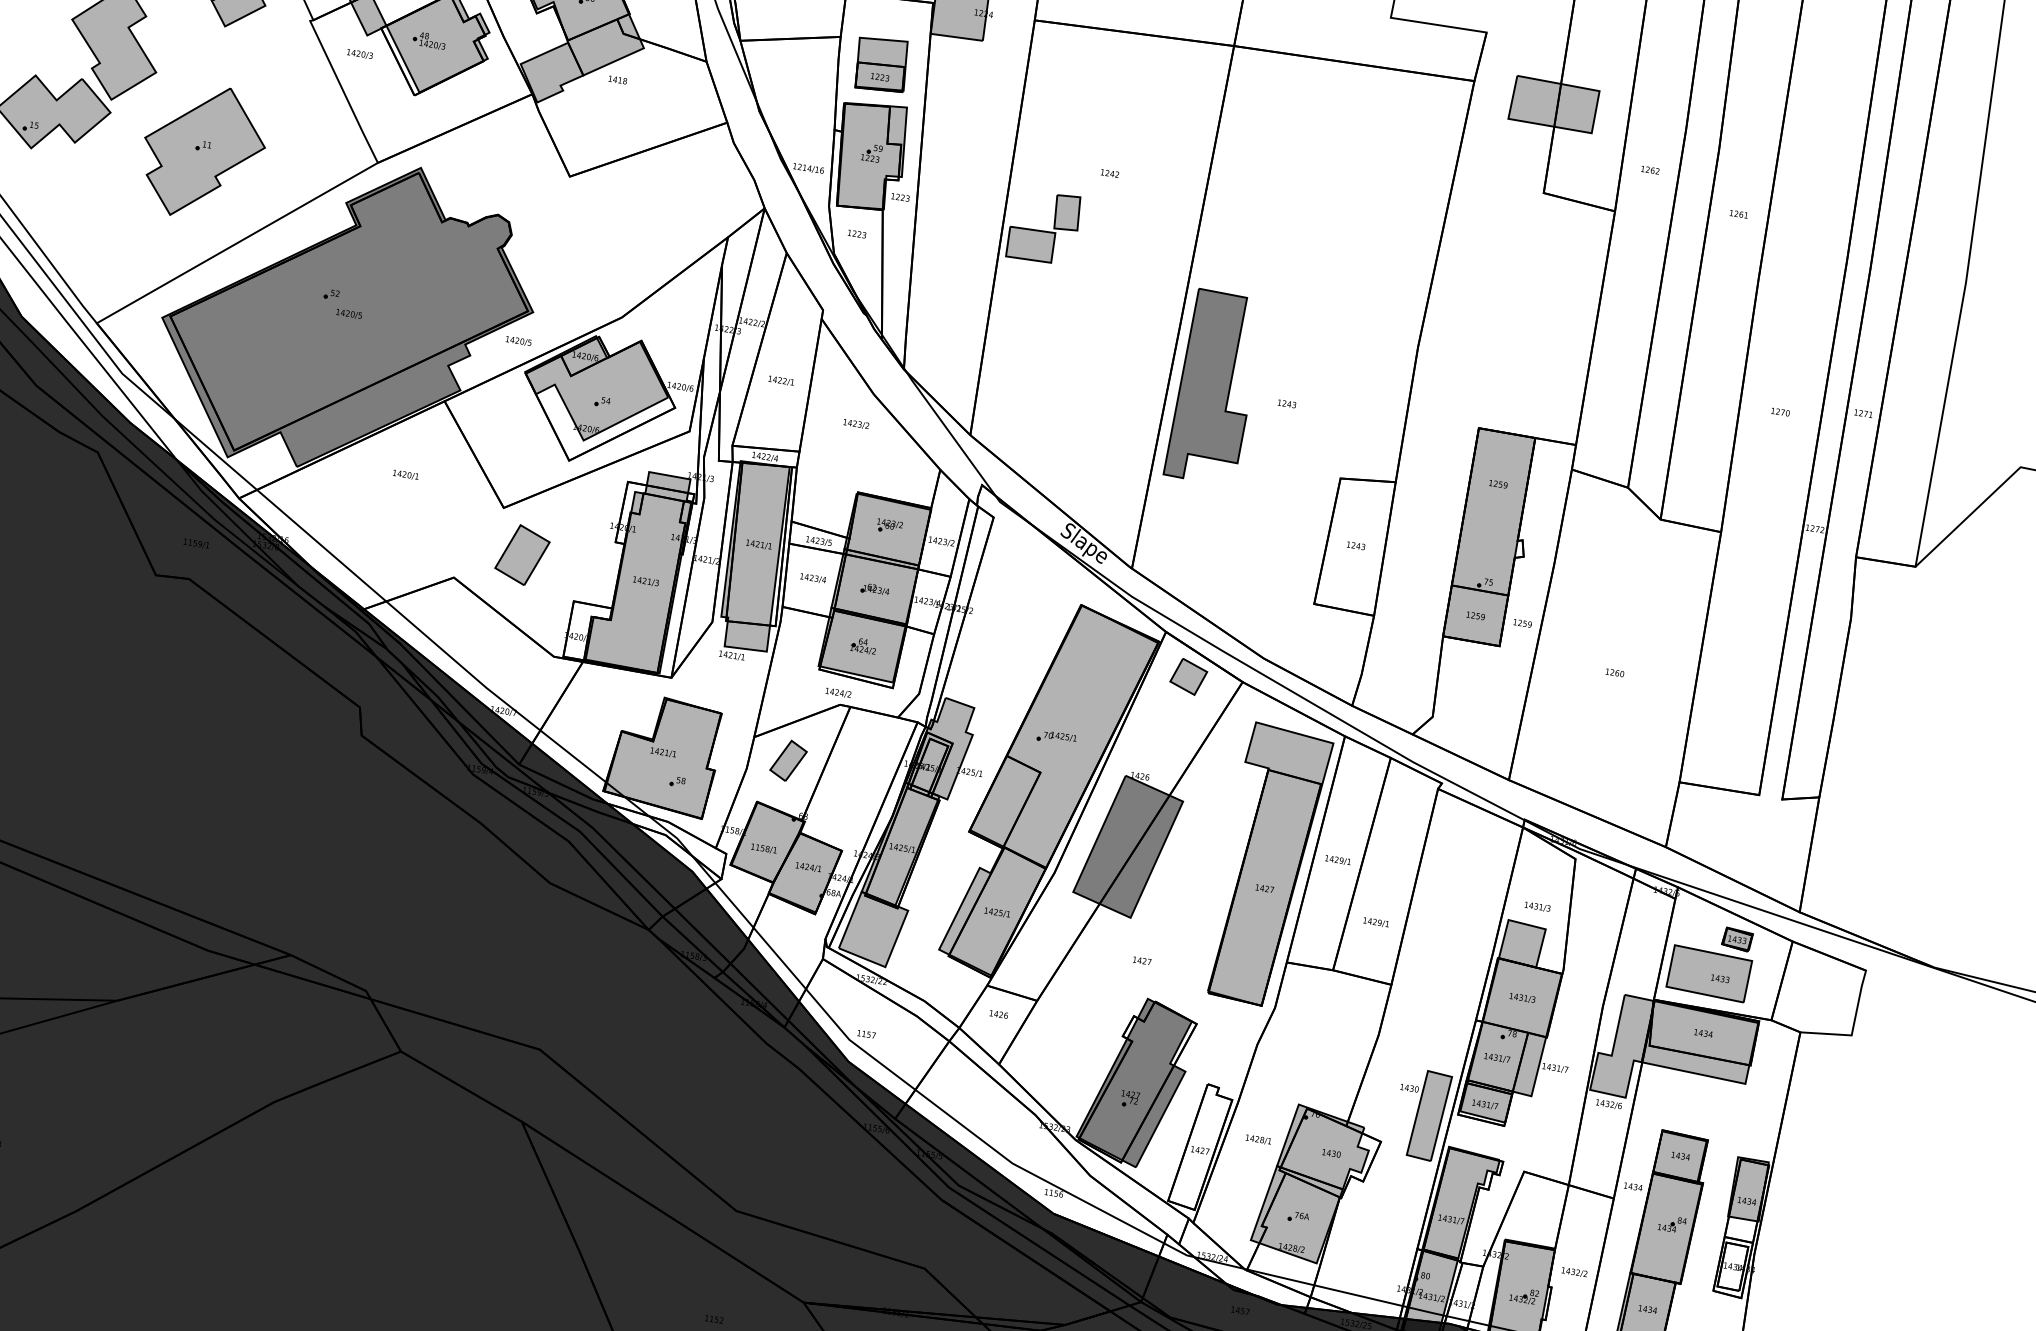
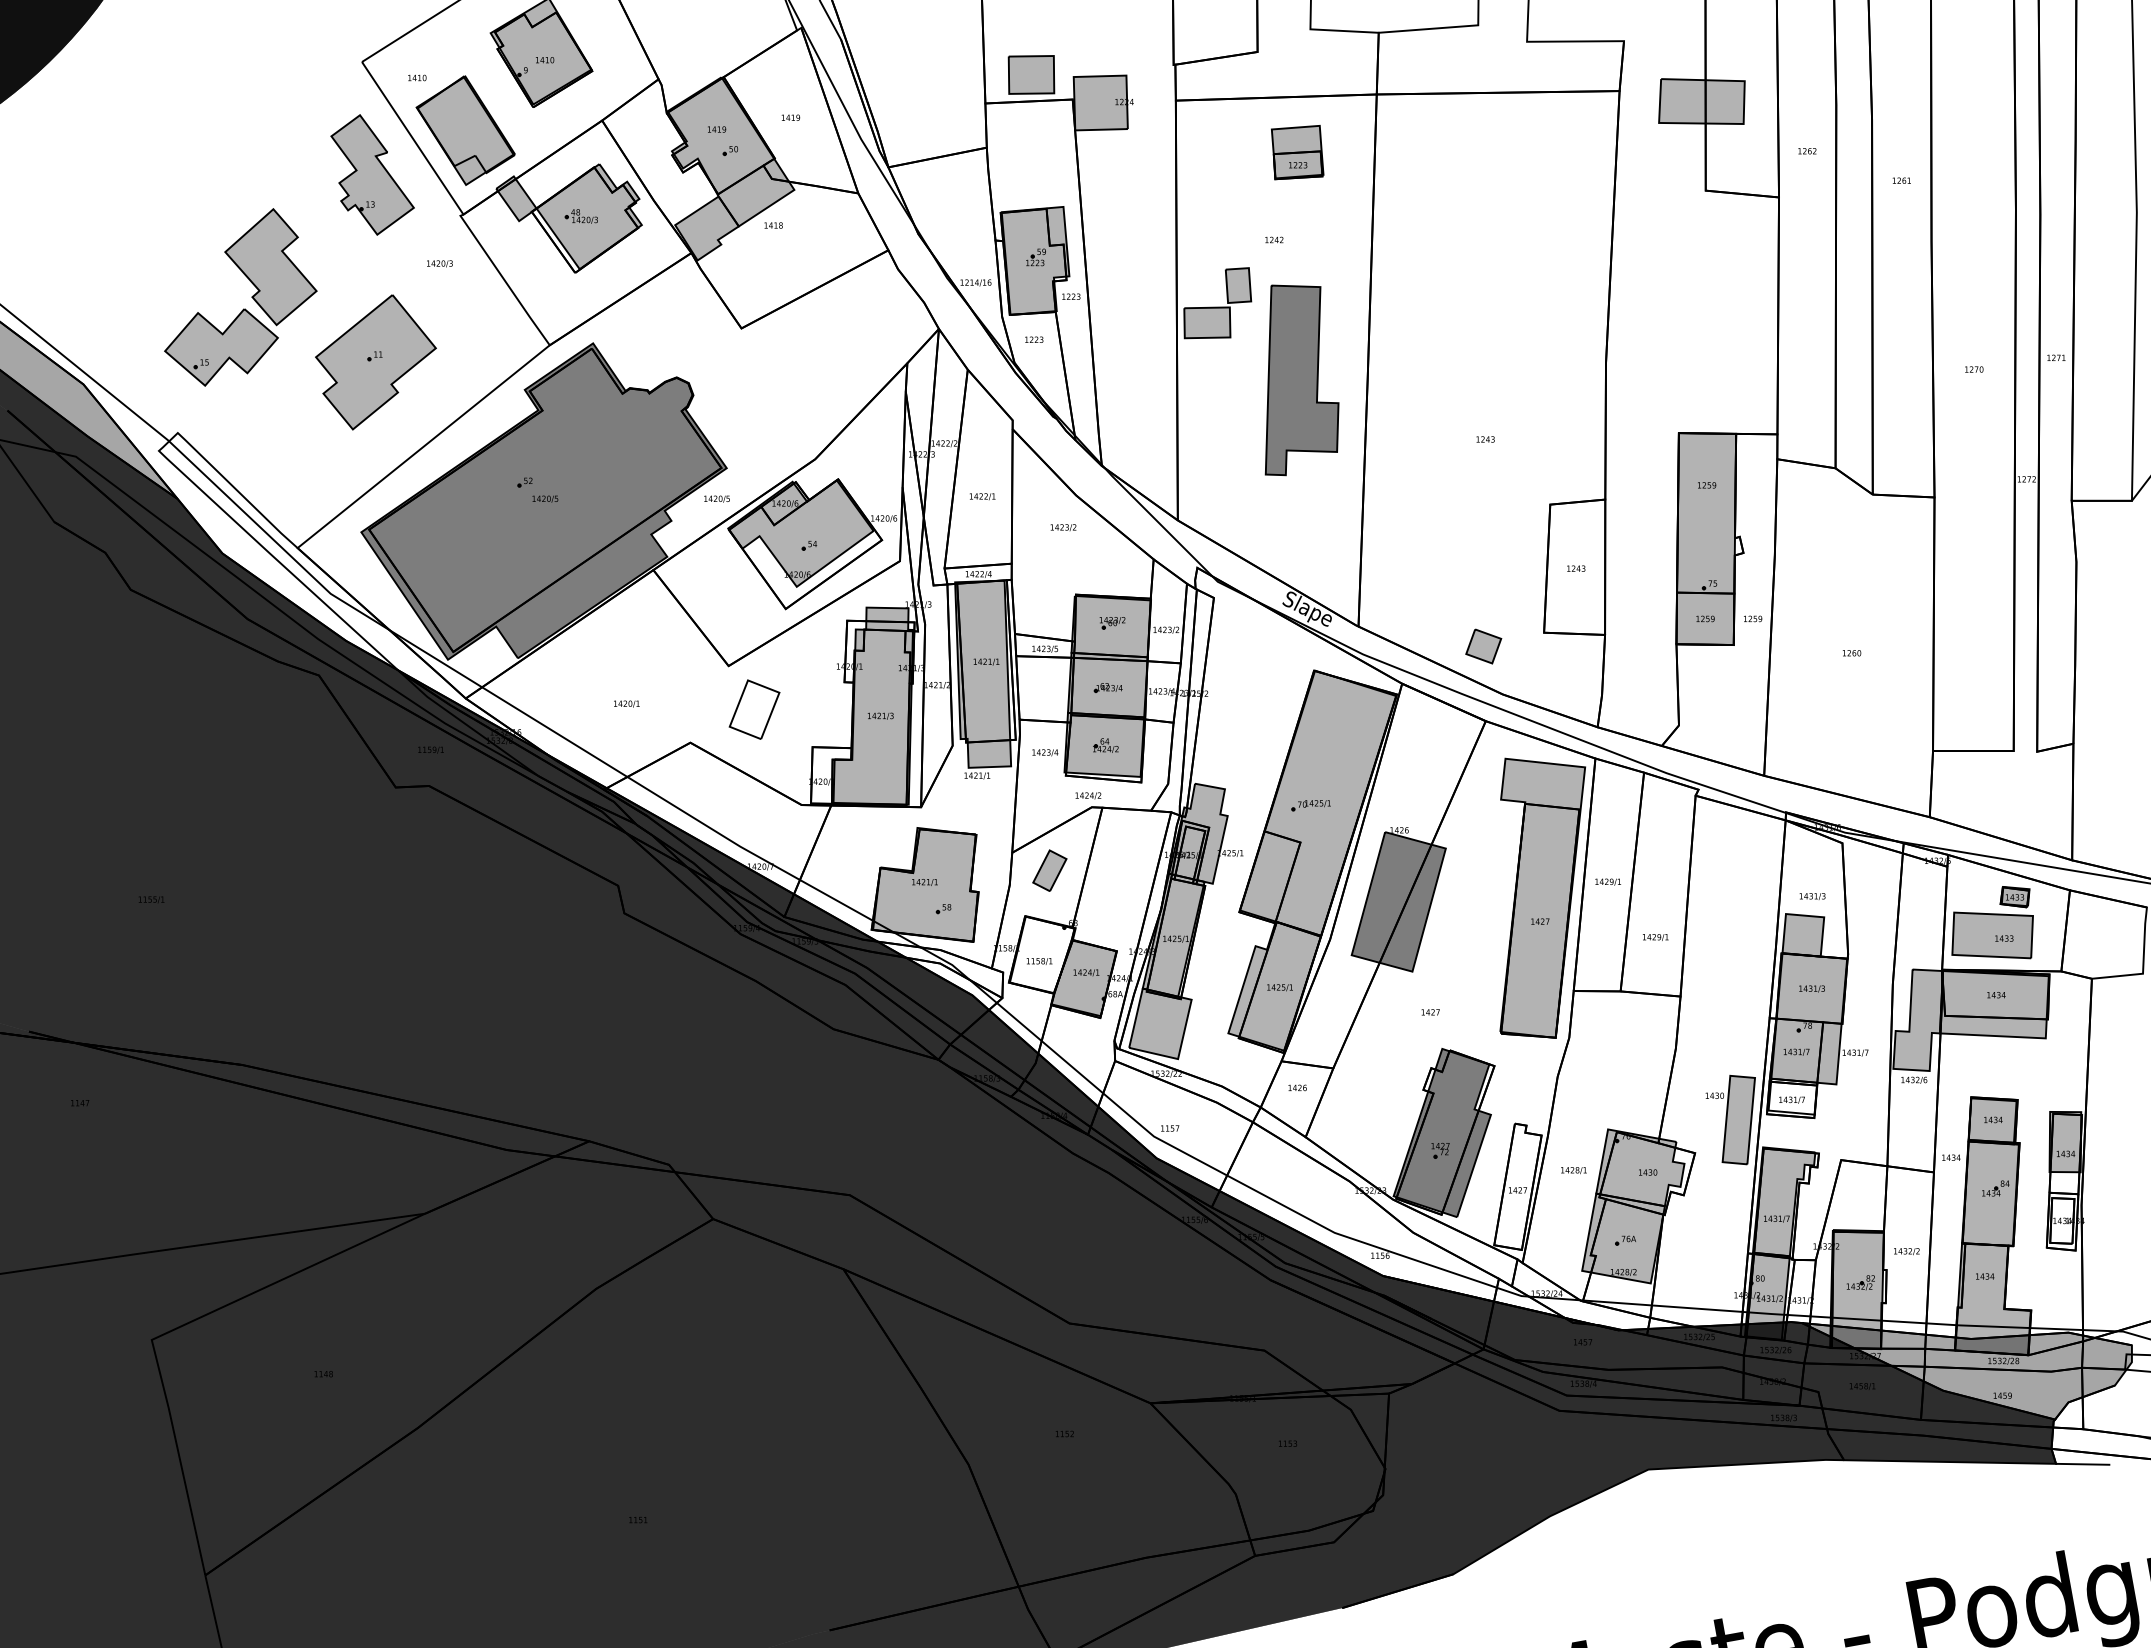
text: (359, 53) -> (439, 263), moved
part: (881, 64) -> (1297, 152), moved
part: (1213, 387) -> (1301, 380), moved
text: (405, 474) -> (626, 703), moved
fill: (522, 554) -> (754, 709), removed
text: (813, 578) -> (1045, 752), moved
part: (1188, 676) -> (1483, 646), moved
fill: (768, 842) -> (1042, 954), removed
fill: (1486, 1101) -> (1792, 1096), removed

